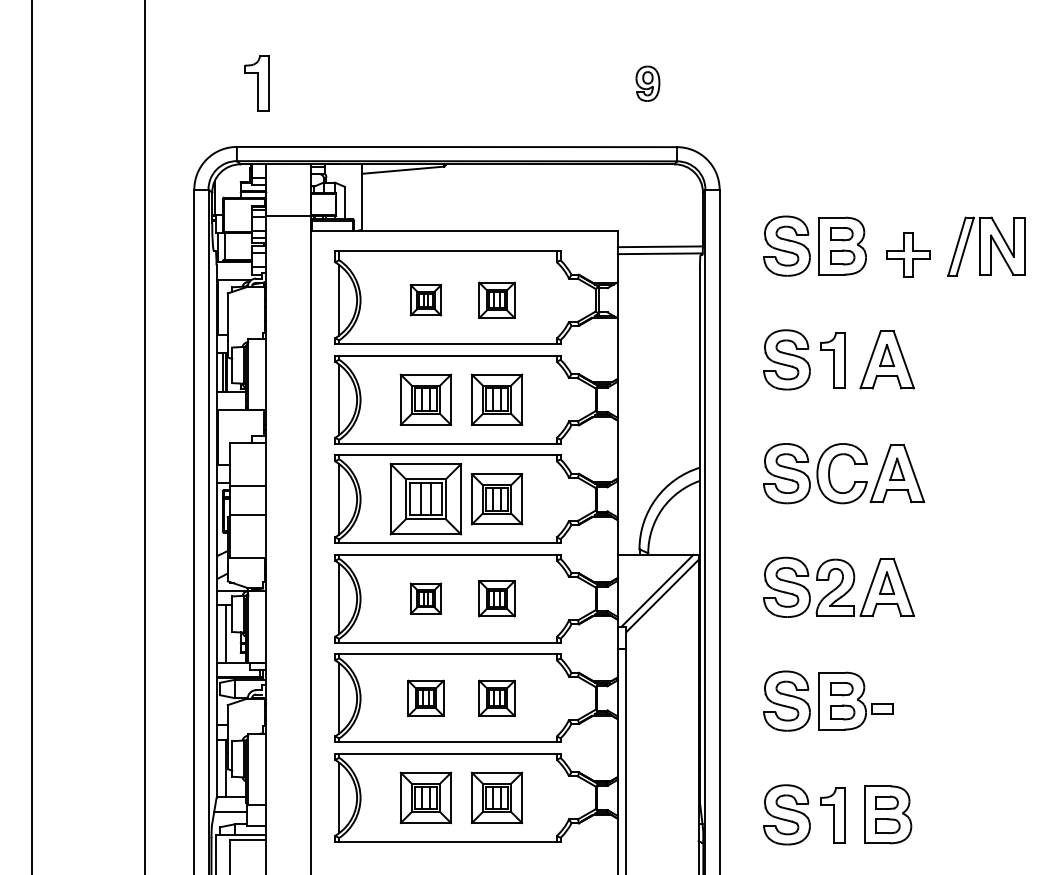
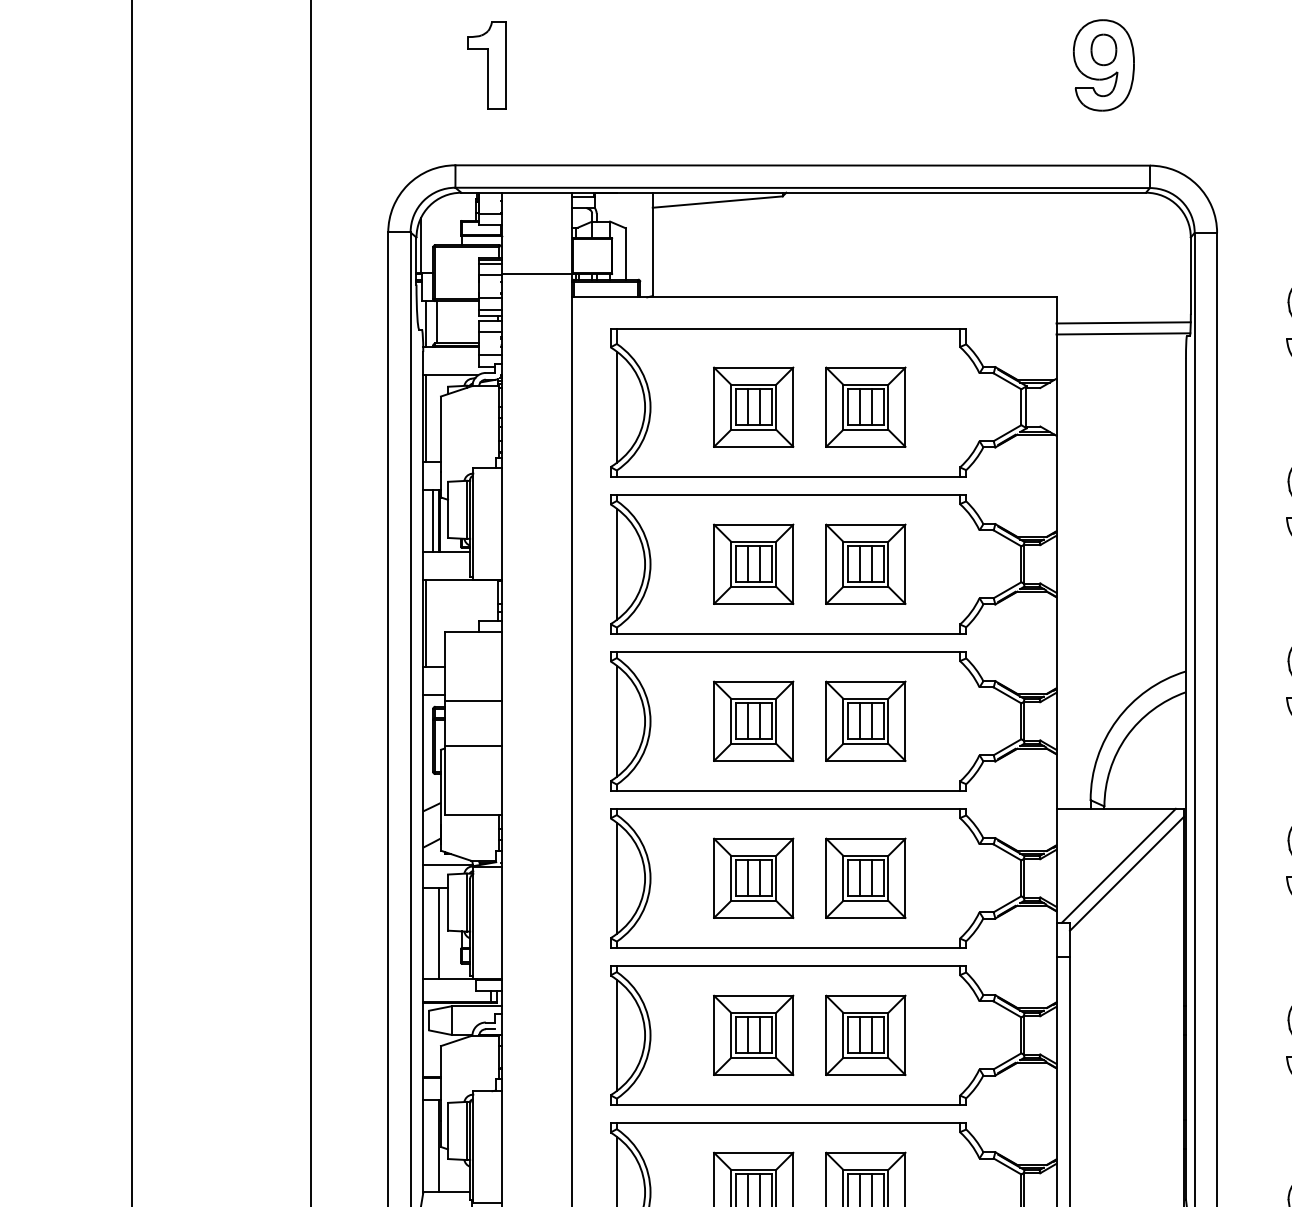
part: (647, 83) -> (1103, 65), size x1.67
part: (425, 300) -> (752, 407), size x1.67
part: (496, 300) -> (865, 407), size x1.43
part: (425, 499) -> (752, 721), size x0.71
part: (425, 598) -> (752, 877), size x1.67
part: (496, 598) -> (865, 877), size x1.43
part: (425, 698) -> (752, 1035), size x1.43
part: (496, 698) -> (865, 1035), size x1.43

